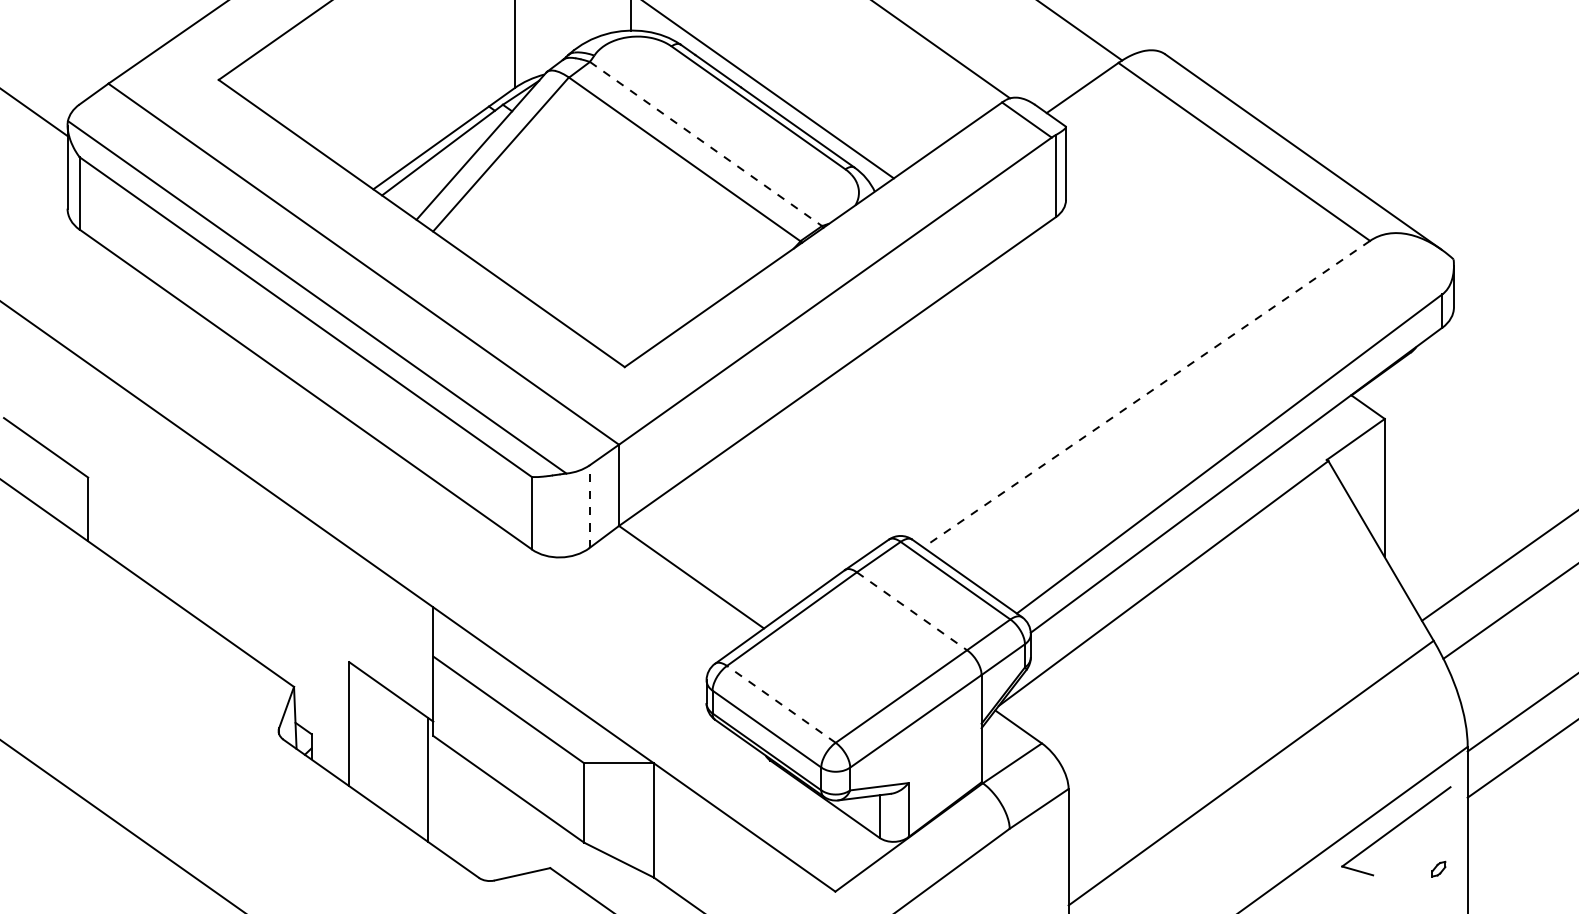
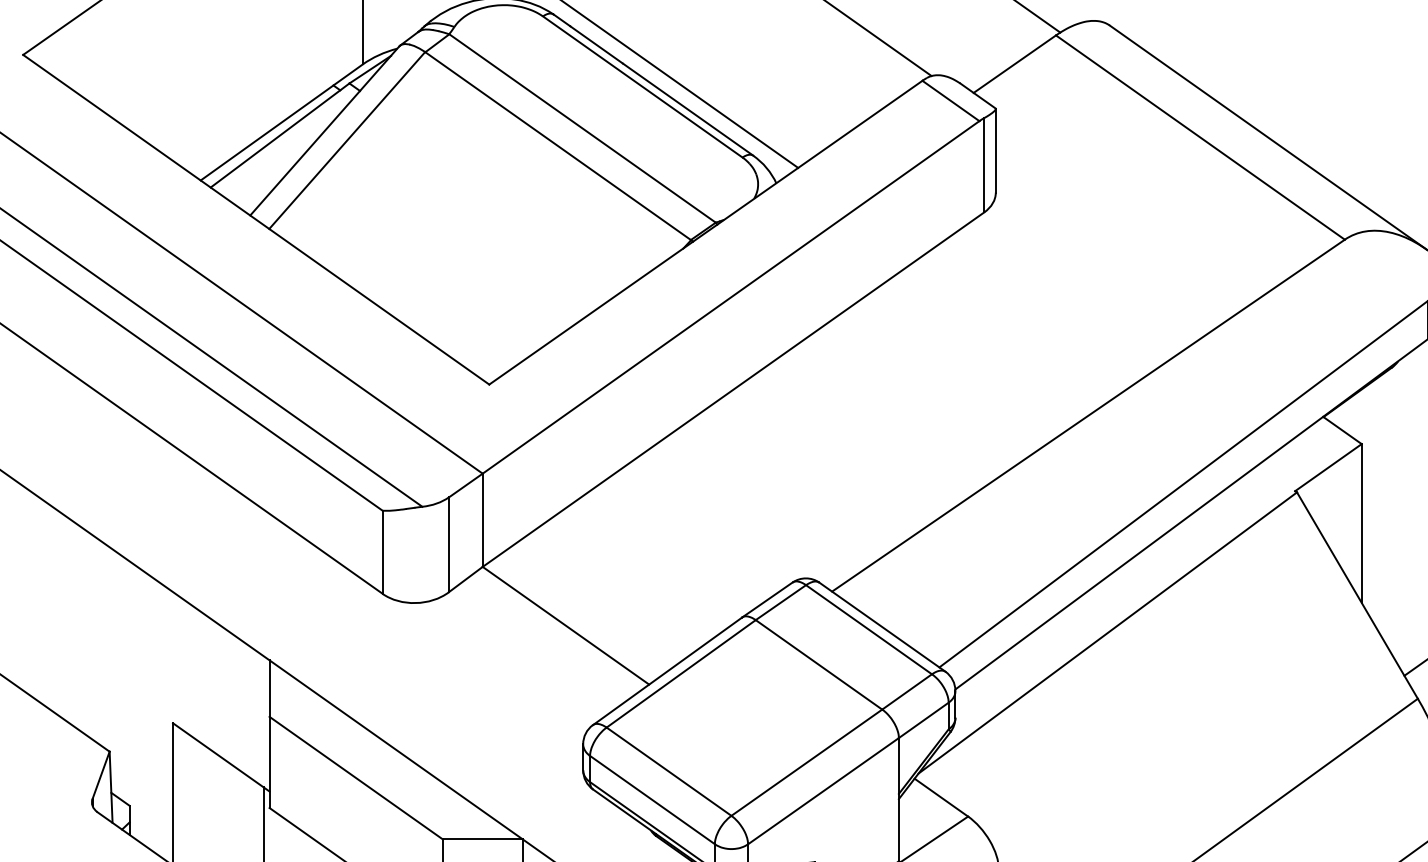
line: (706, 144) -> (583, 129), dashed -> solid
line: (1146, 394) -> (1088, 416), dashed -> solid
line: (589, 506) -> (448, 544), dashed -> solid
line: (912, 611) -> (819, 665), dashed -> solid
line: (781, 704) -> (669, 771), dashed -> solid

